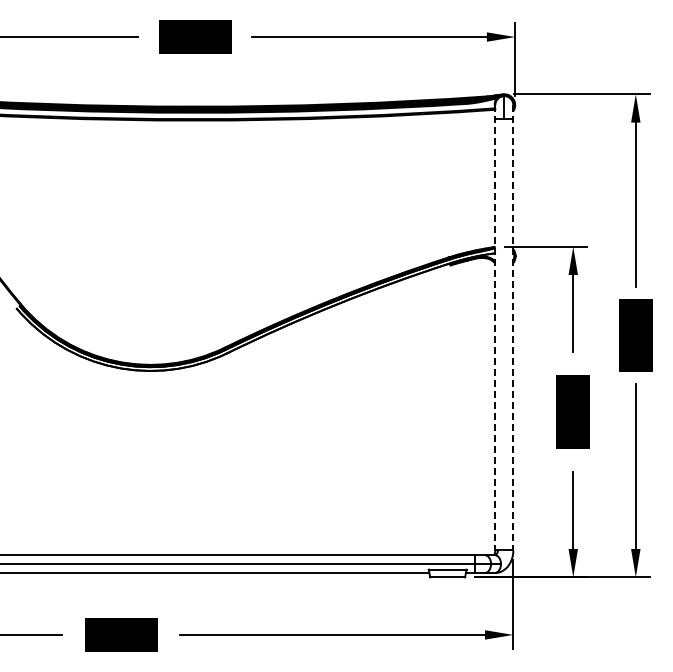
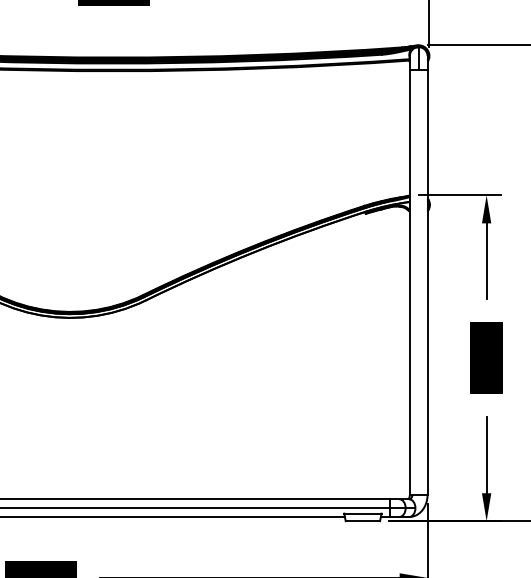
line: (495, 327) -> (410, 275), dashed -> solid
line: (513, 328) -> (427, 276), dashed -> solid

